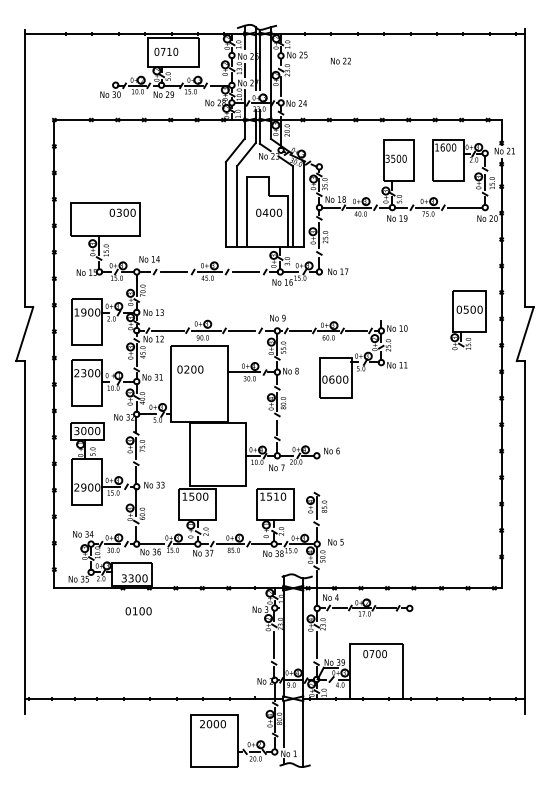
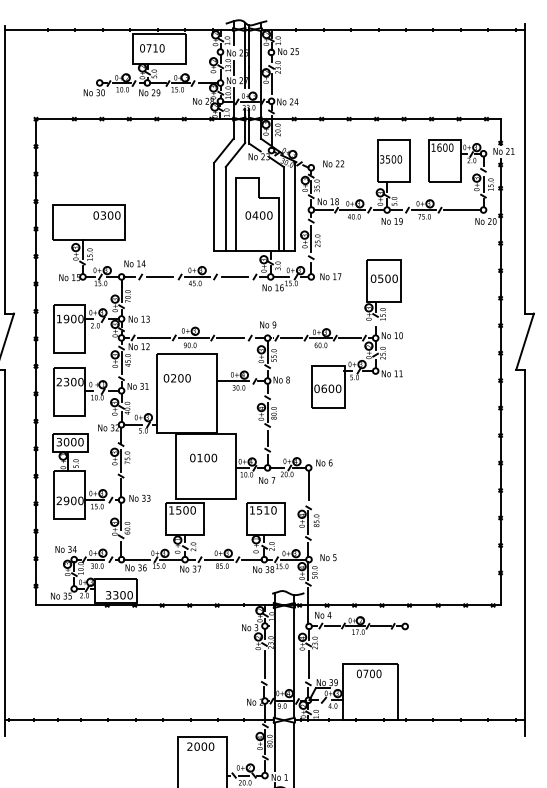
text: (340, 60) -> (333, 163), moved
part: (468, 320) -> (383, 289), moved
line: (316, 472) -> (308, 485), added
text: (138, 611) -> (203, 458), moved

